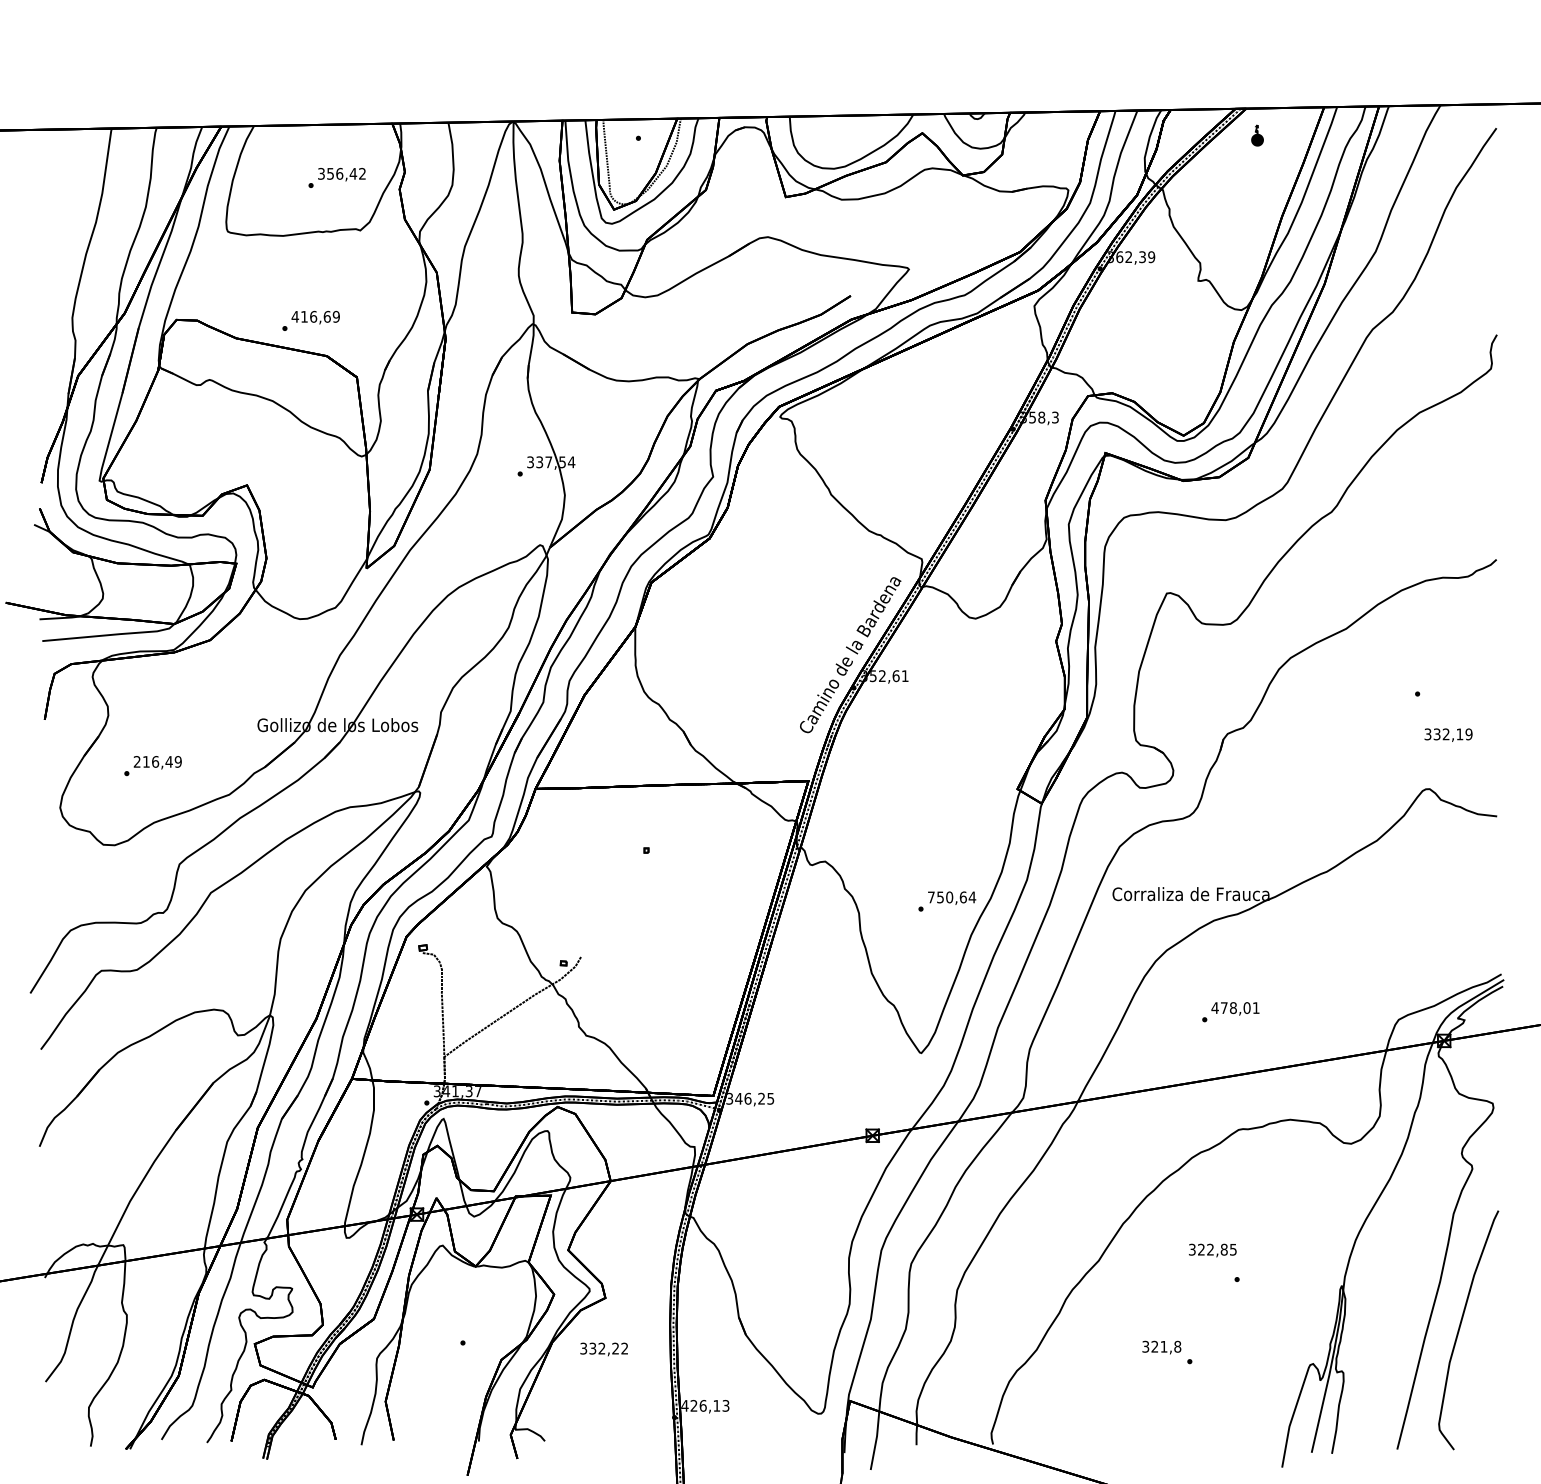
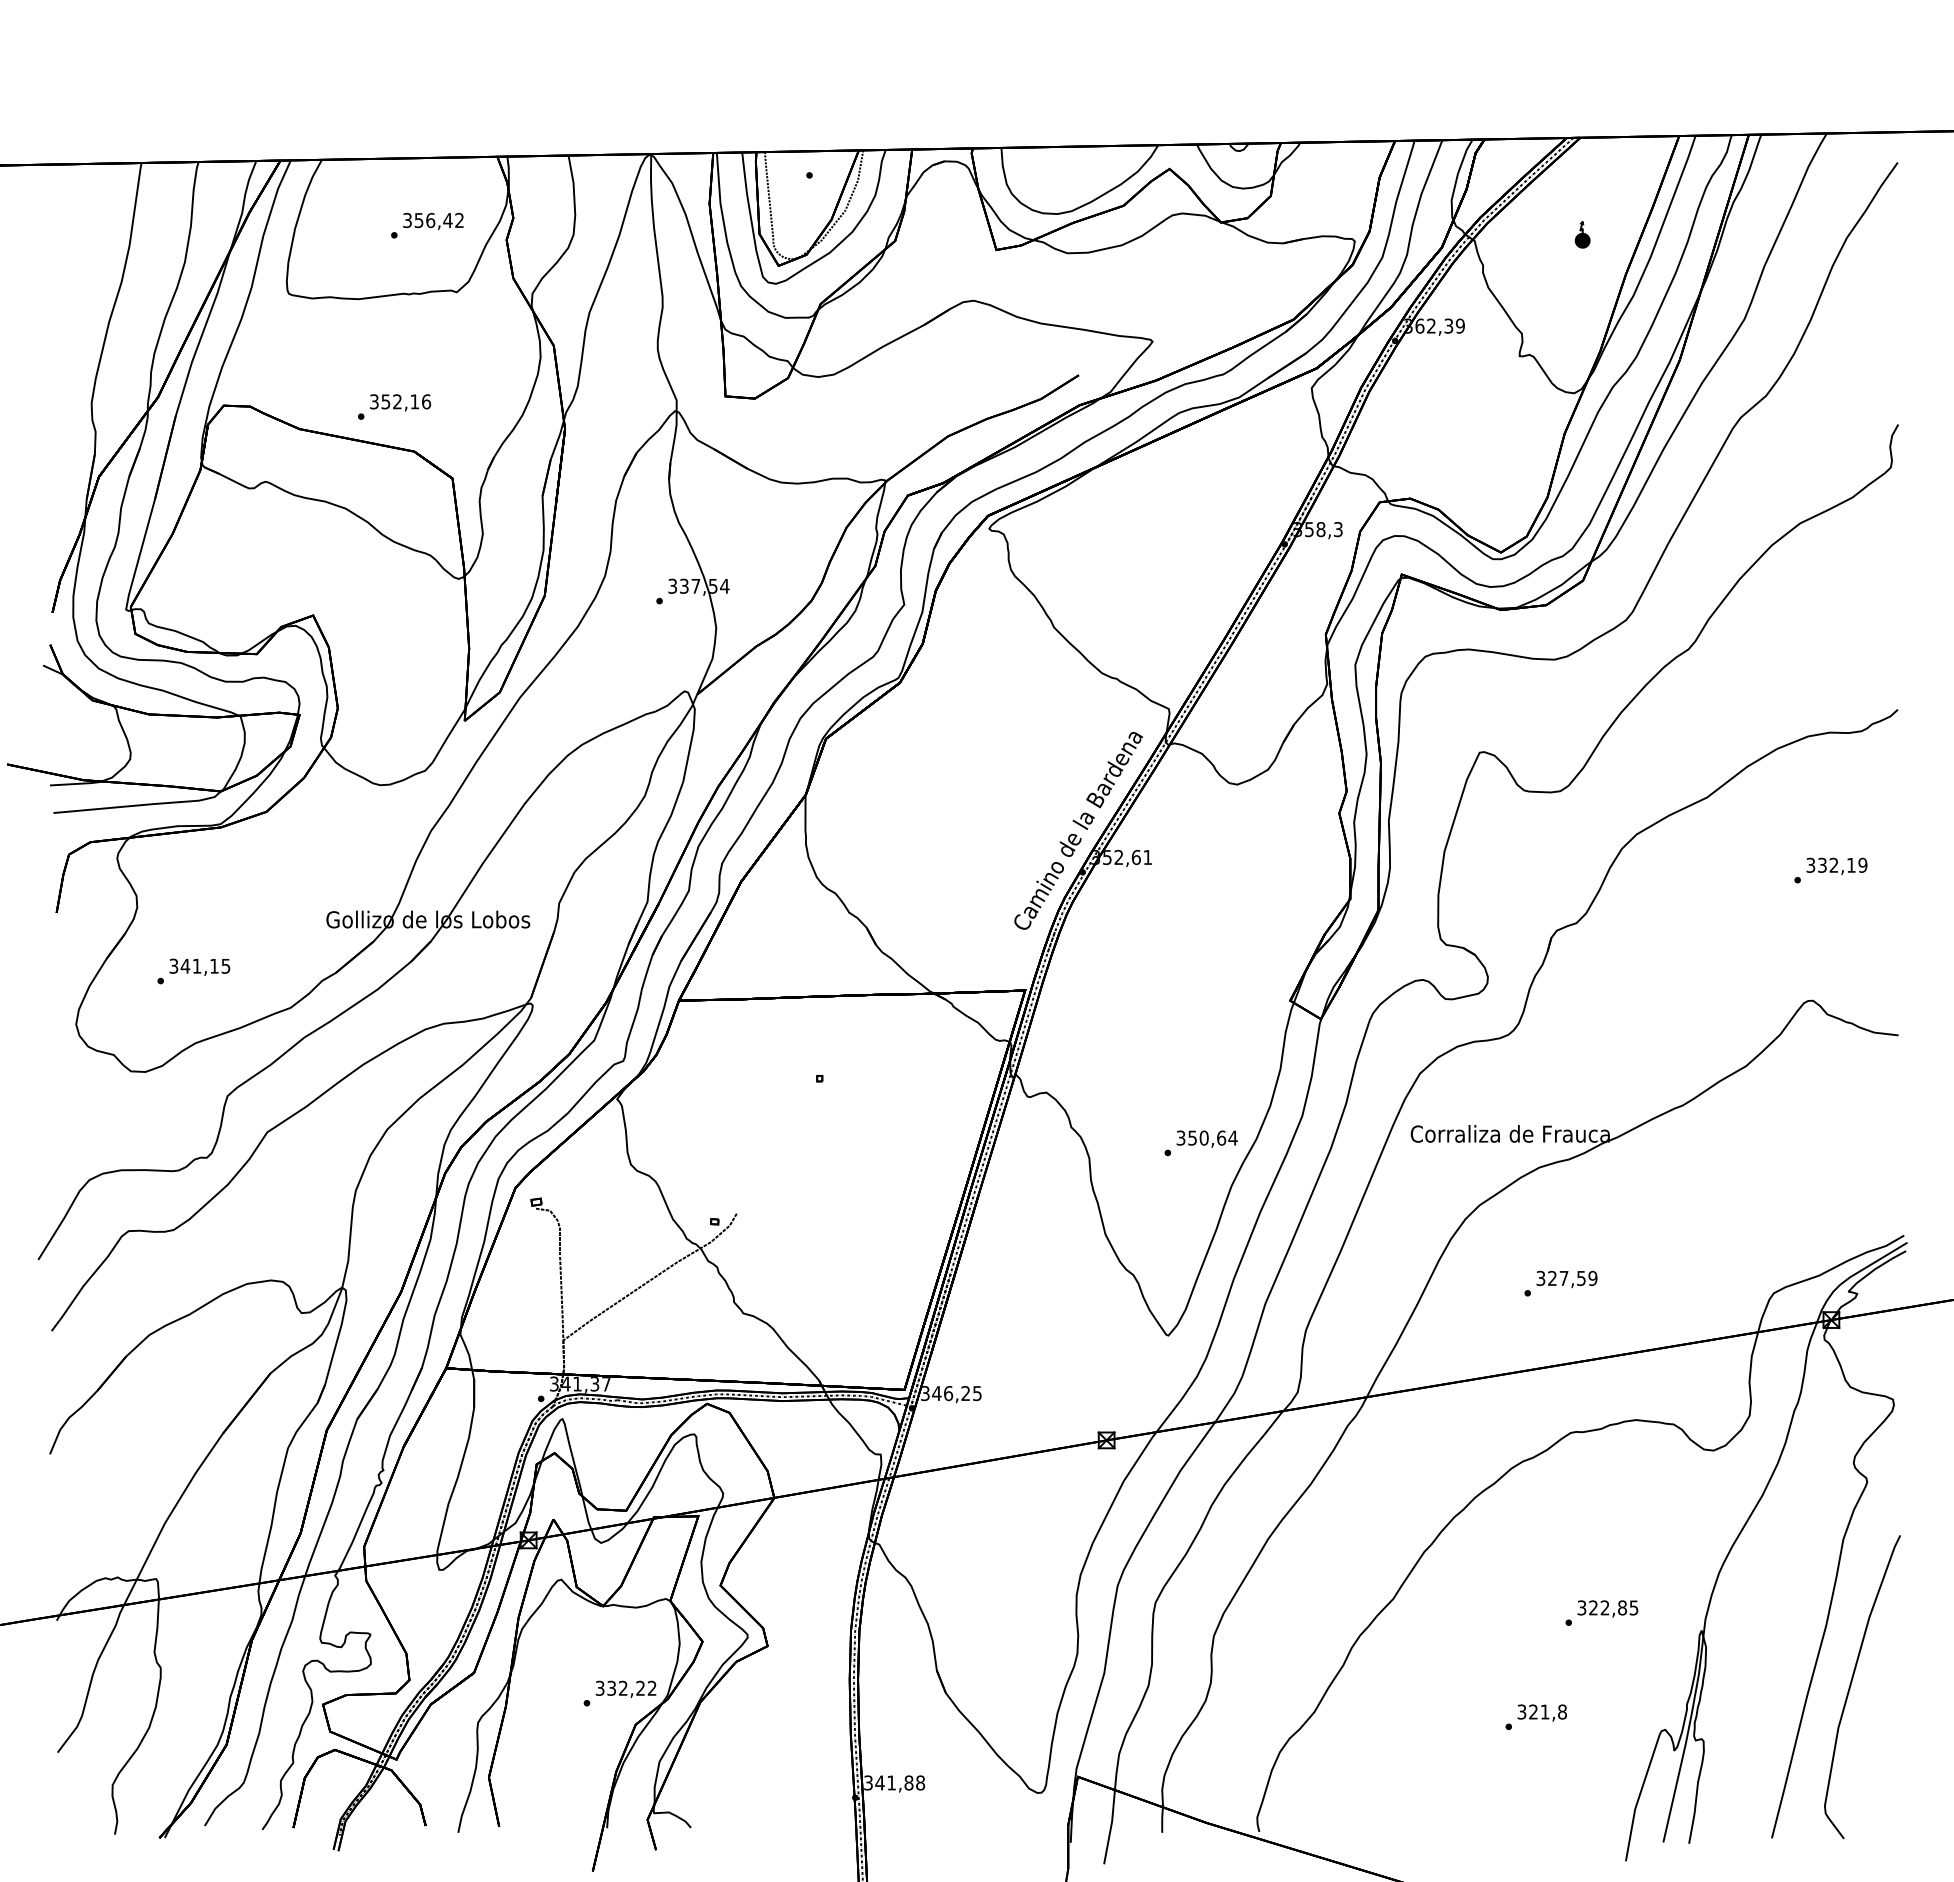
part: (1257, 135) -> (1582, 234), moved
text: (315, 316) -> (400, 401), 416,69 -> 352,16
text: (1448, 734) -> (1836, 865), moved
text: (157, 761) -> (199, 965), 216,49 -> 341,15
text: (930, 896) -> (1180, 1137), 750,64 -> 350,64
text: (1235, 1007) -> (1566, 1277), 478,01 -> 327,59
text: (1212, 1250) -> (1607, 1608), moved
text: (1161, 1347) -> (1541, 1712), moved
text: (603, 1348) -> (625, 1688), moved
text: (705, 1405) -> (894, 1782), 426,13 -> 341,88

